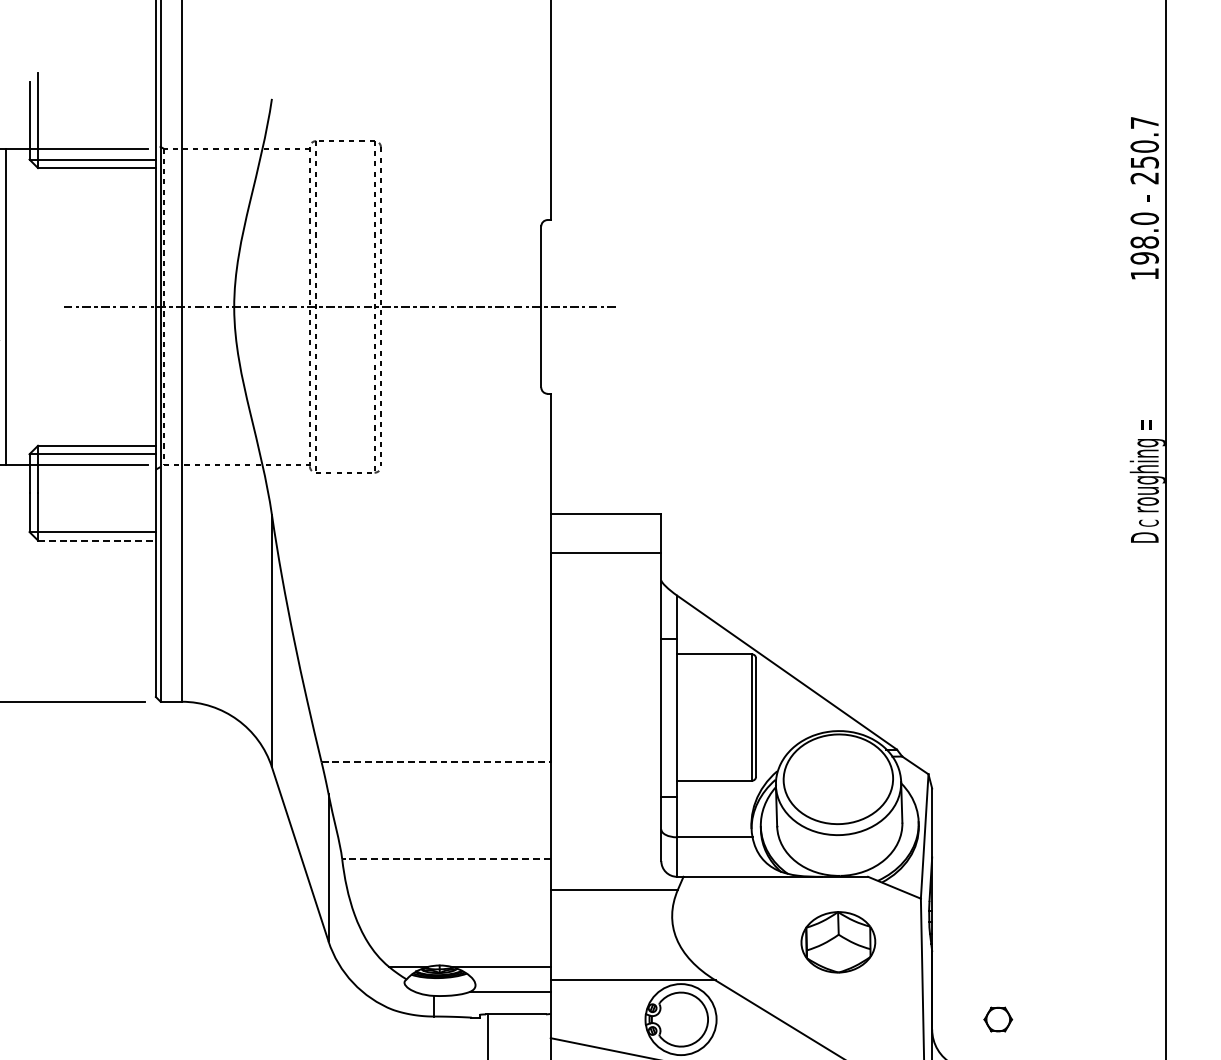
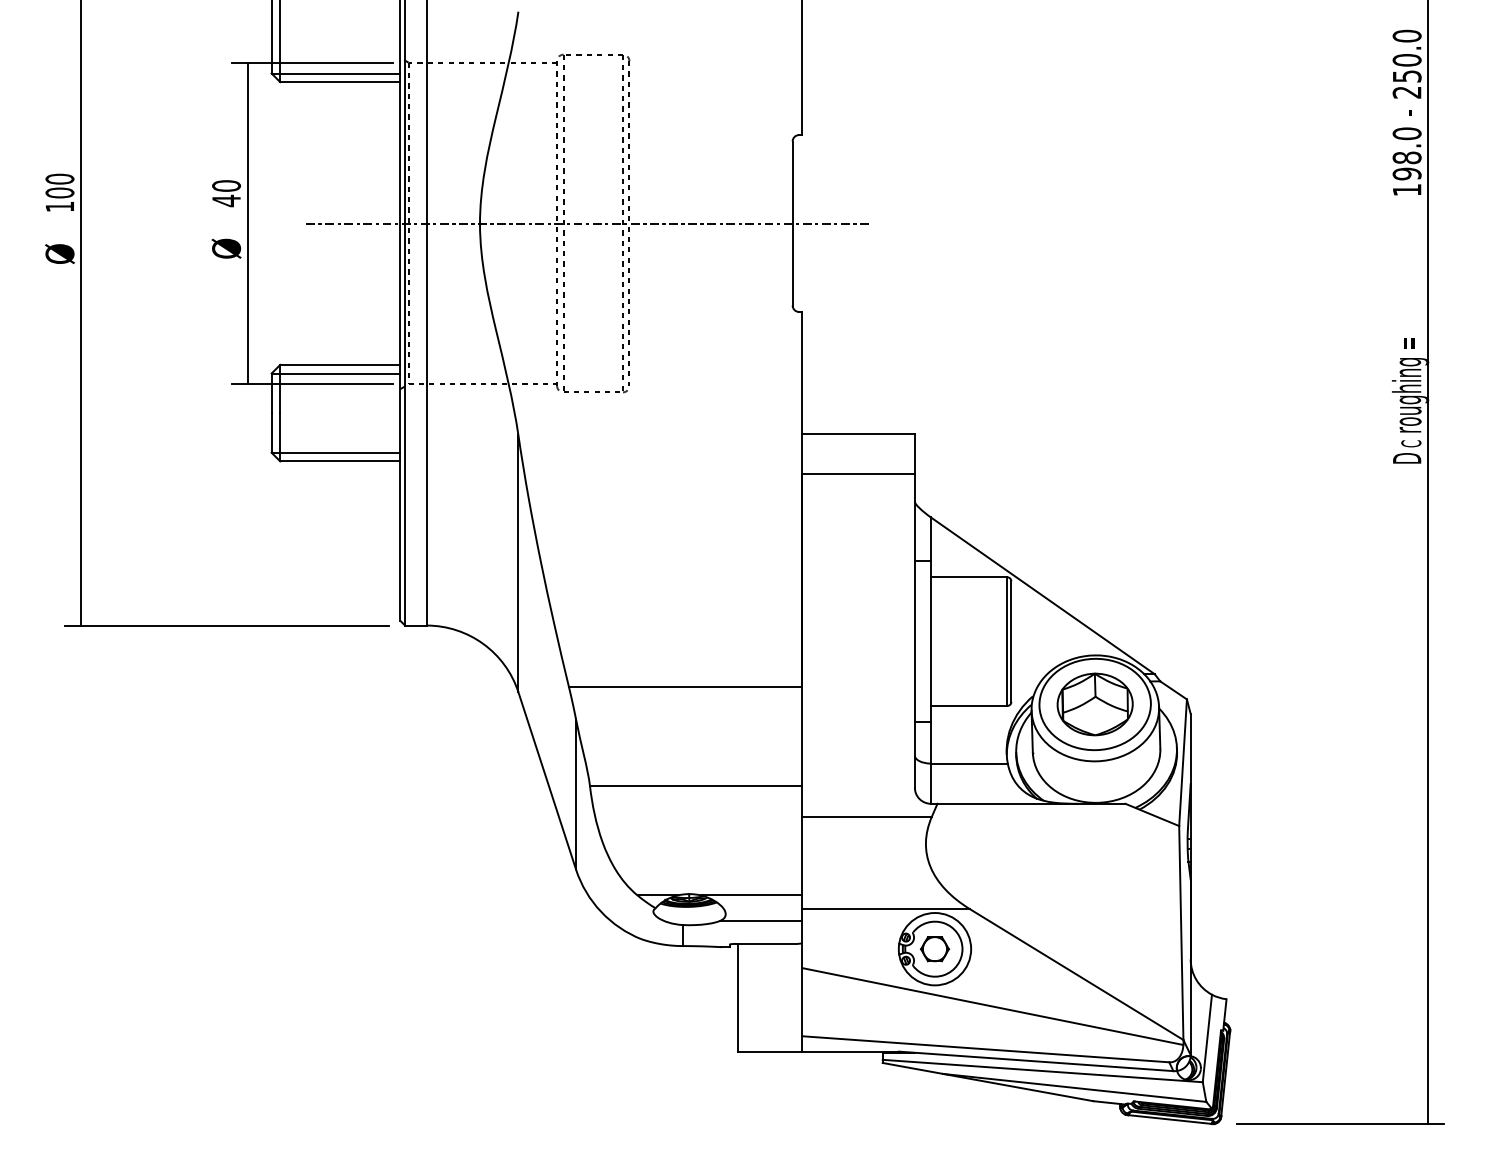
text: (1144, 122) -> (1406, 35), 250.7 -> 250.0
line: (97, 540) -> (340, 461), dashed -> solid
line: (436, 762) -> (685, 687), dashed -> solid
line: (445, 858) -> (695, 785), dashed -> solid
part: (837, 942) -> (1094, 704), moved
part: (997, 1019) -> (934, 949), moved

